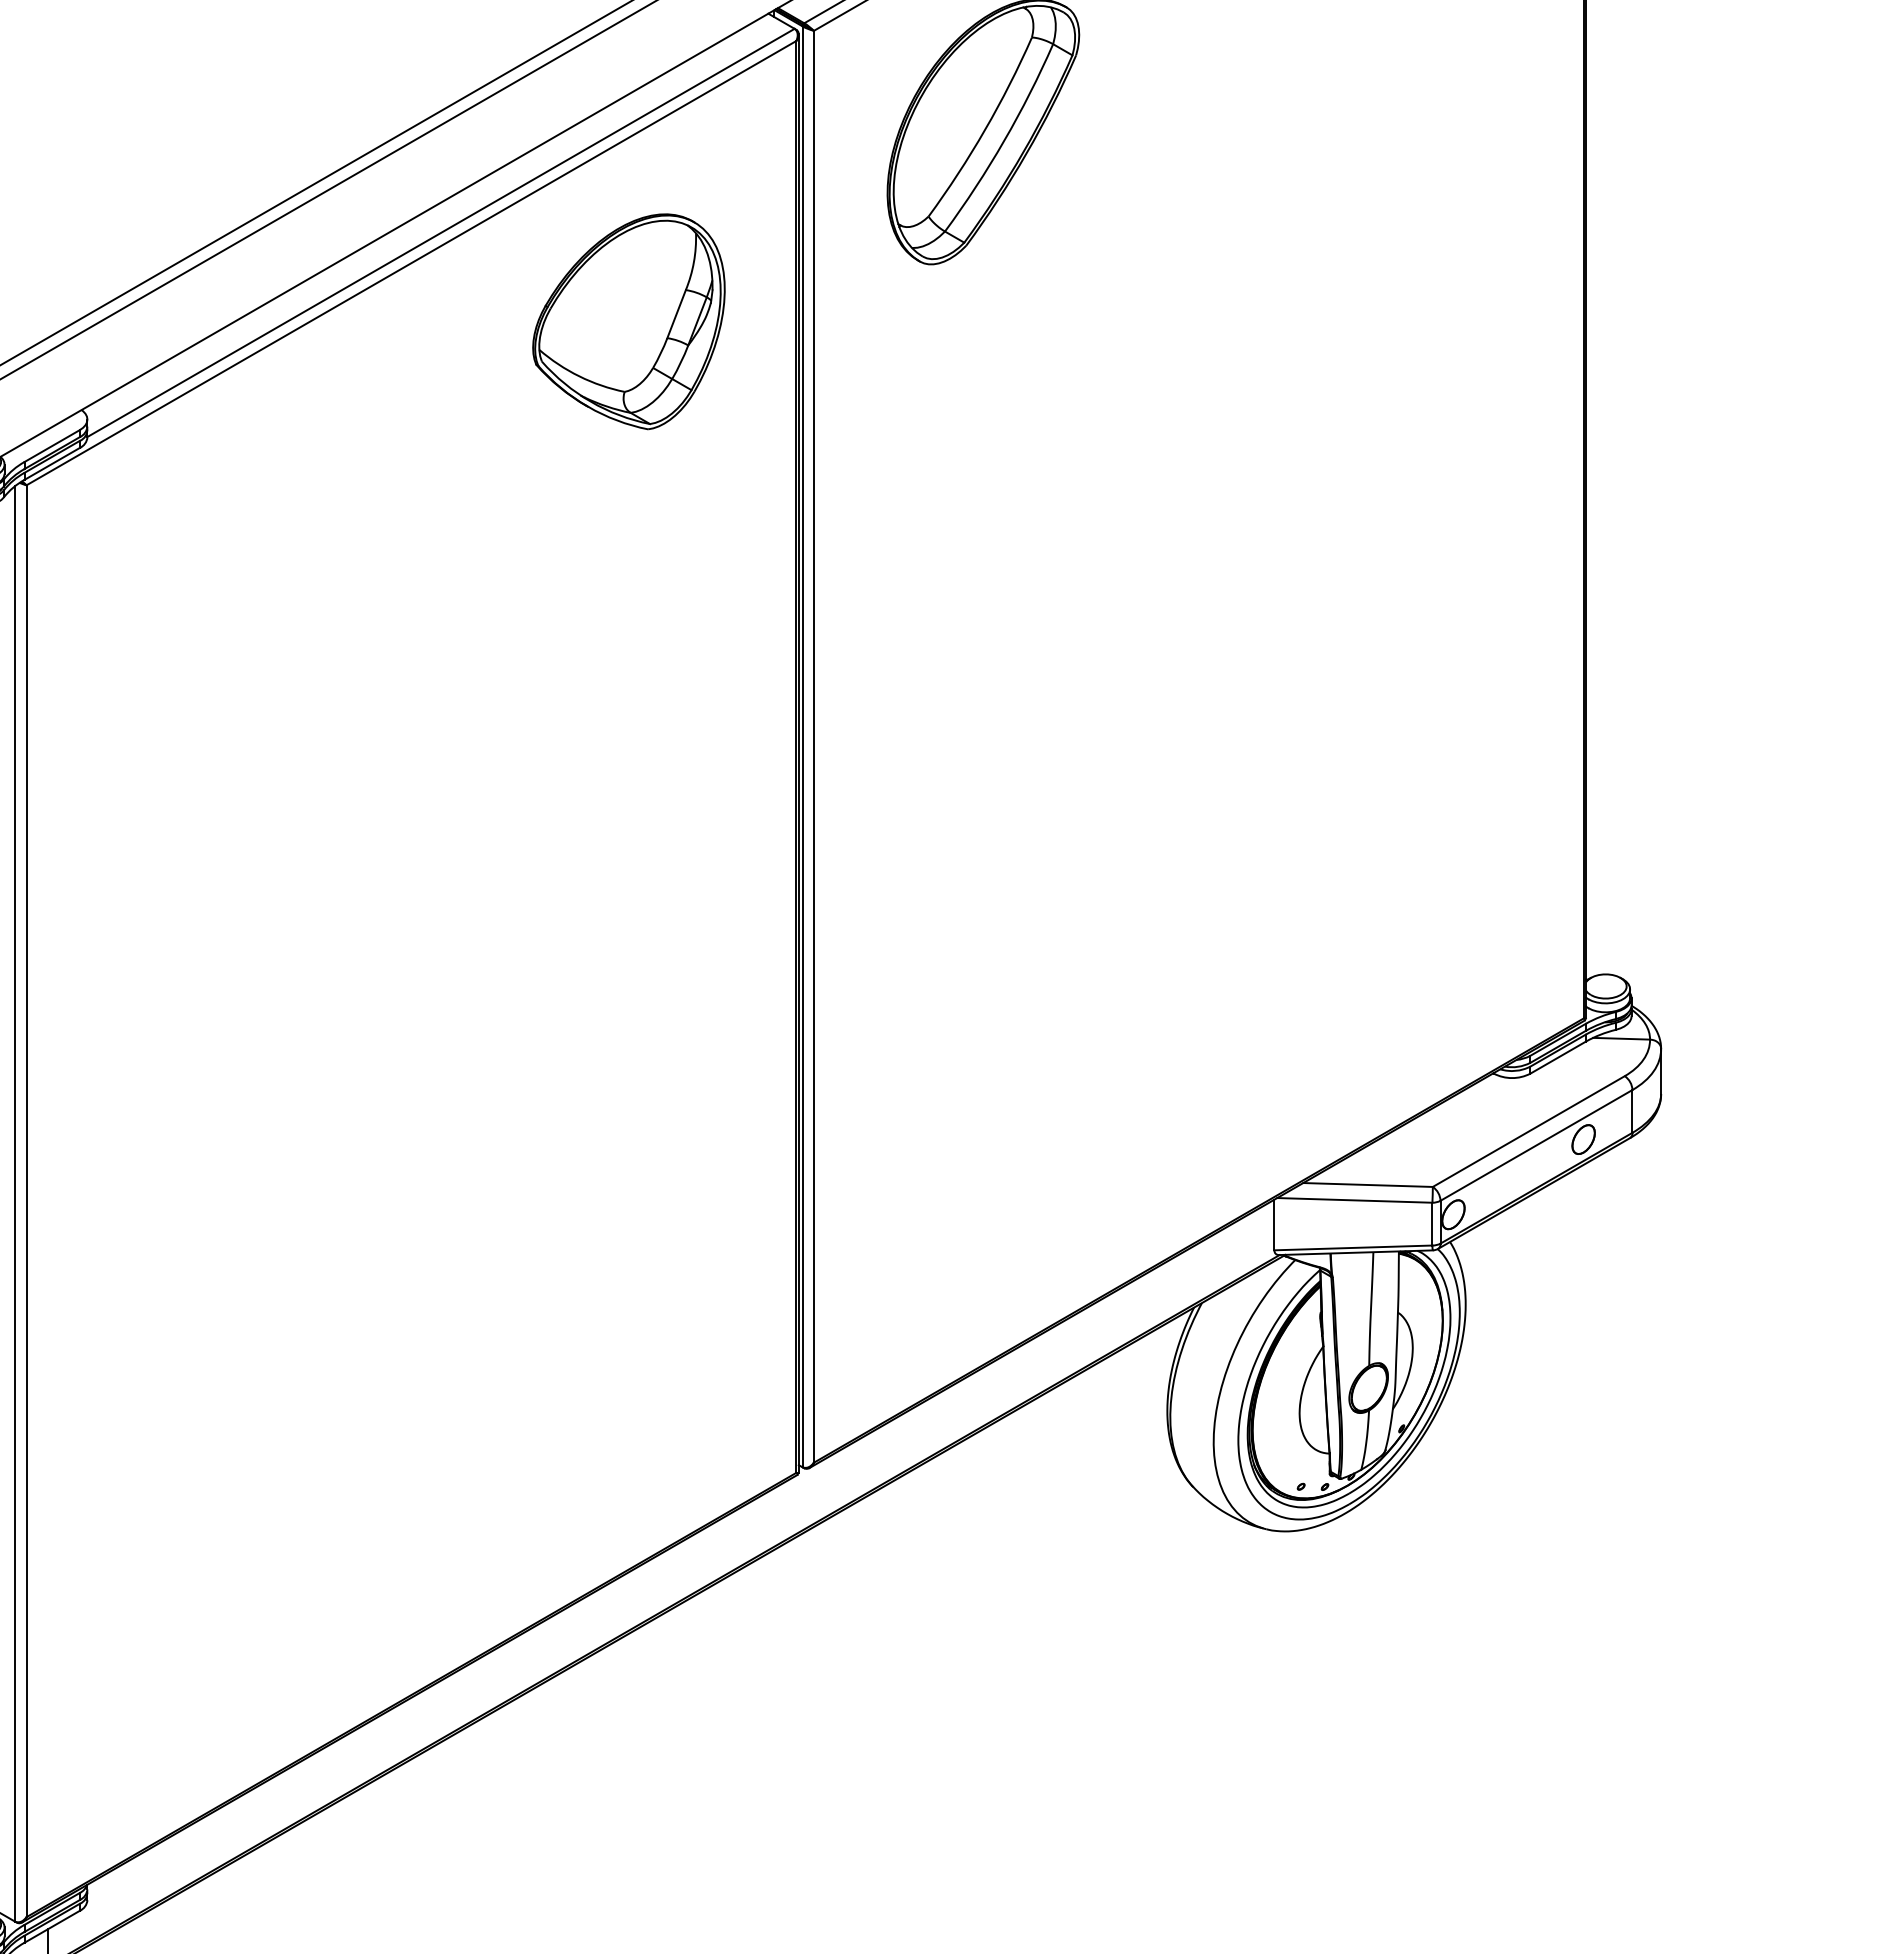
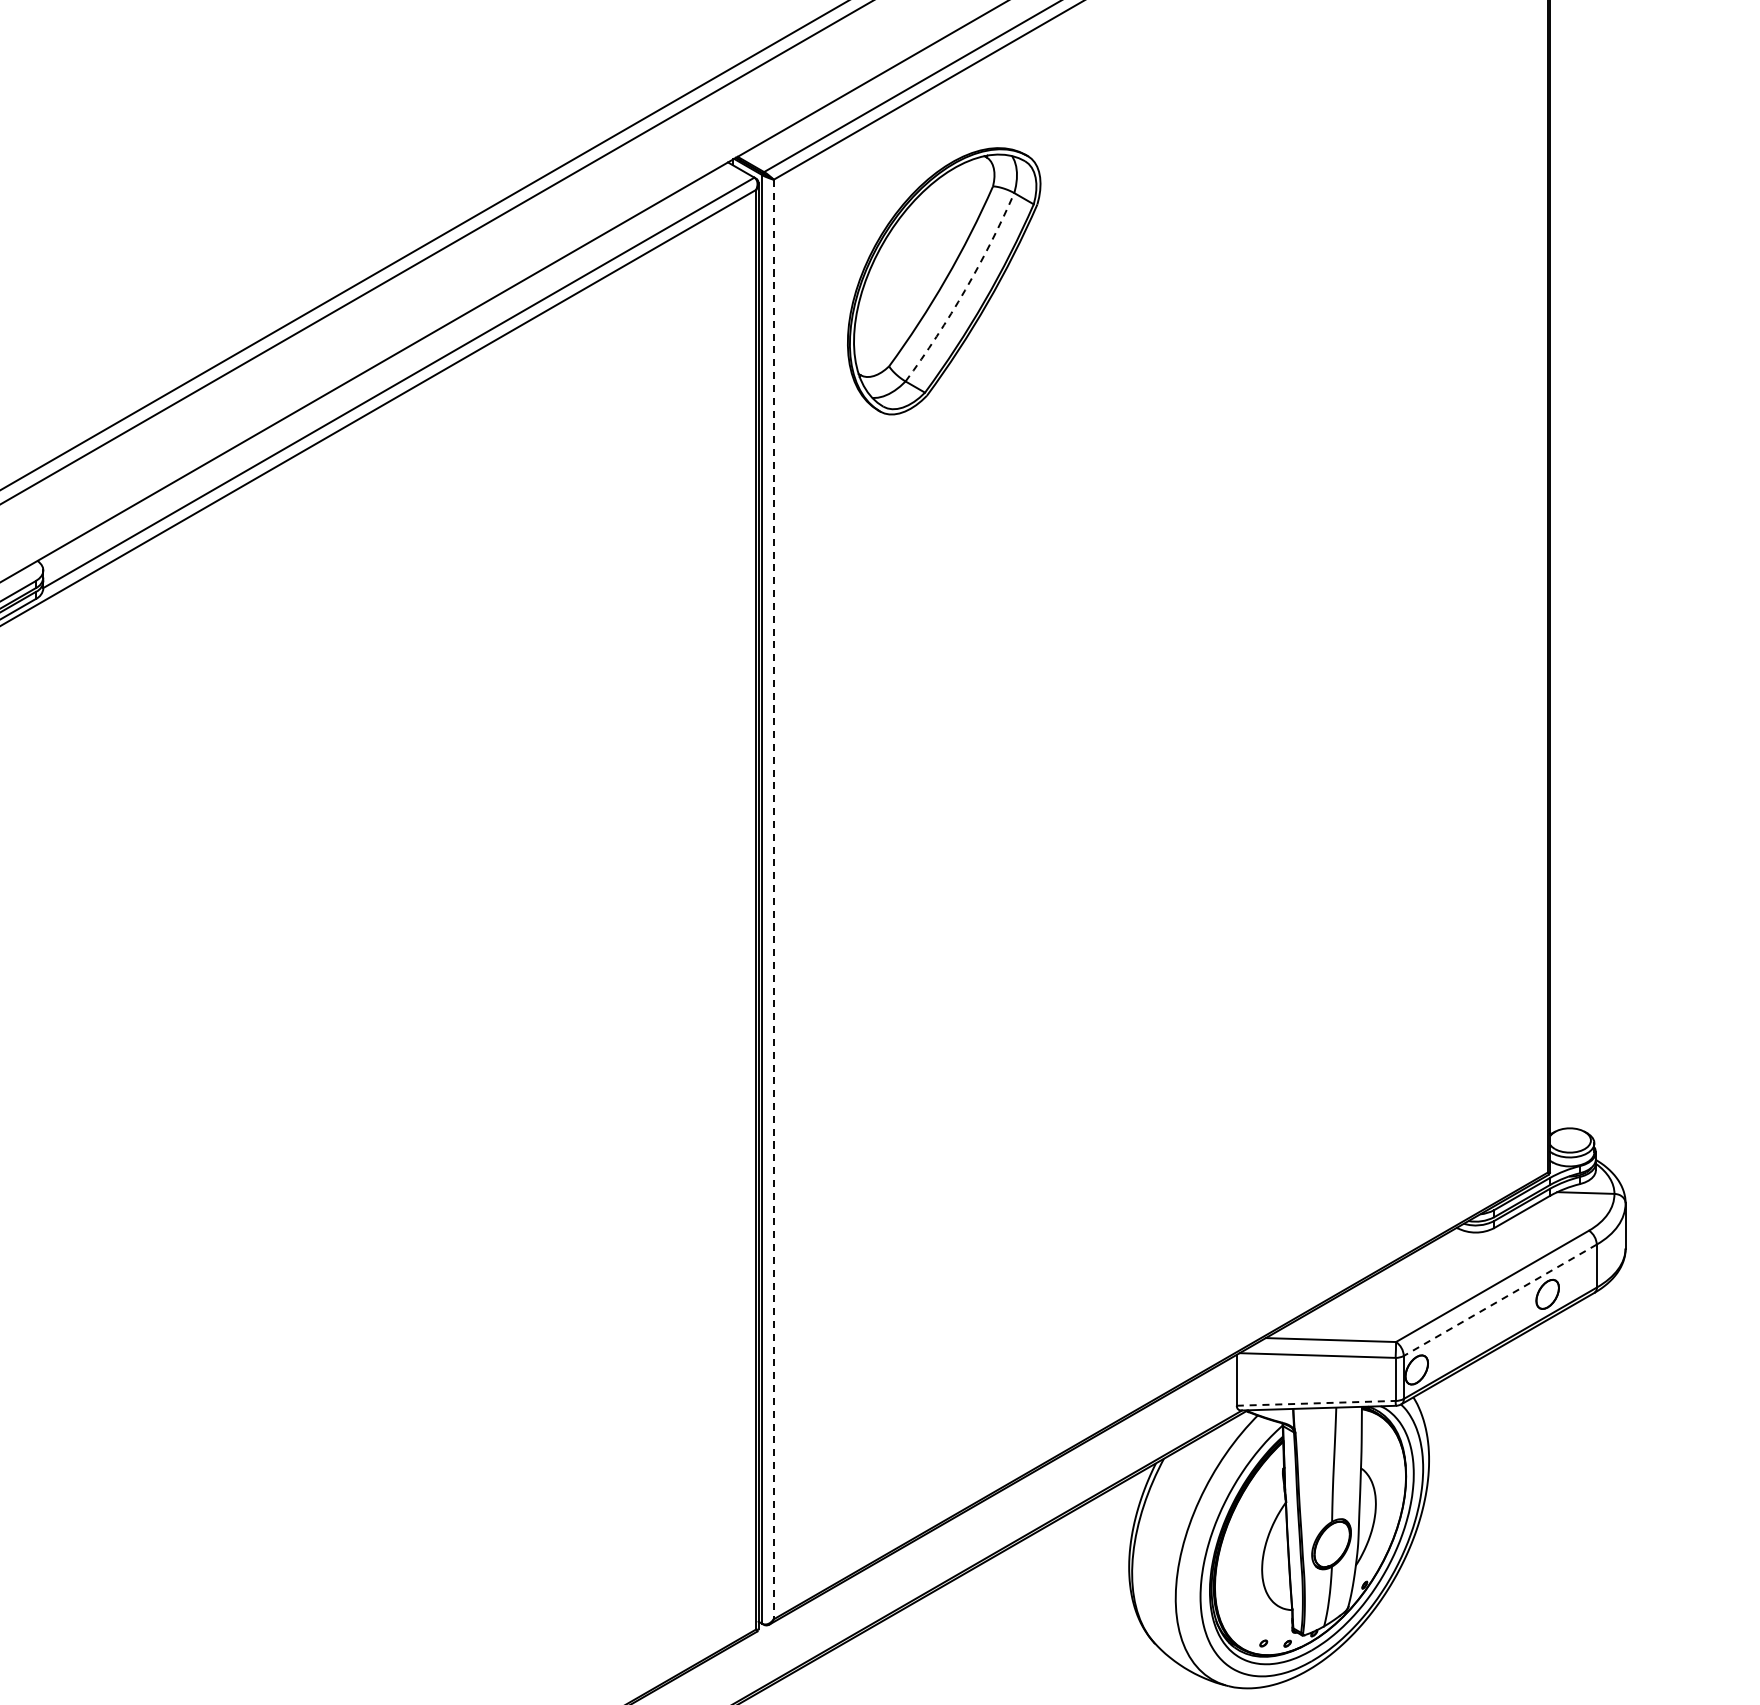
arc: (1004, 140) -> (965, 289), solid -> dashed
part: (628, 321) -> (587, 471), removed
line: (813, 746) -> (773, 899), solid -> dashed
line: (1536, 1145) -> (1500, 1300), solid -> dashed
line: (1353, 1247) -> (1316, 1402), solid -> dashed

